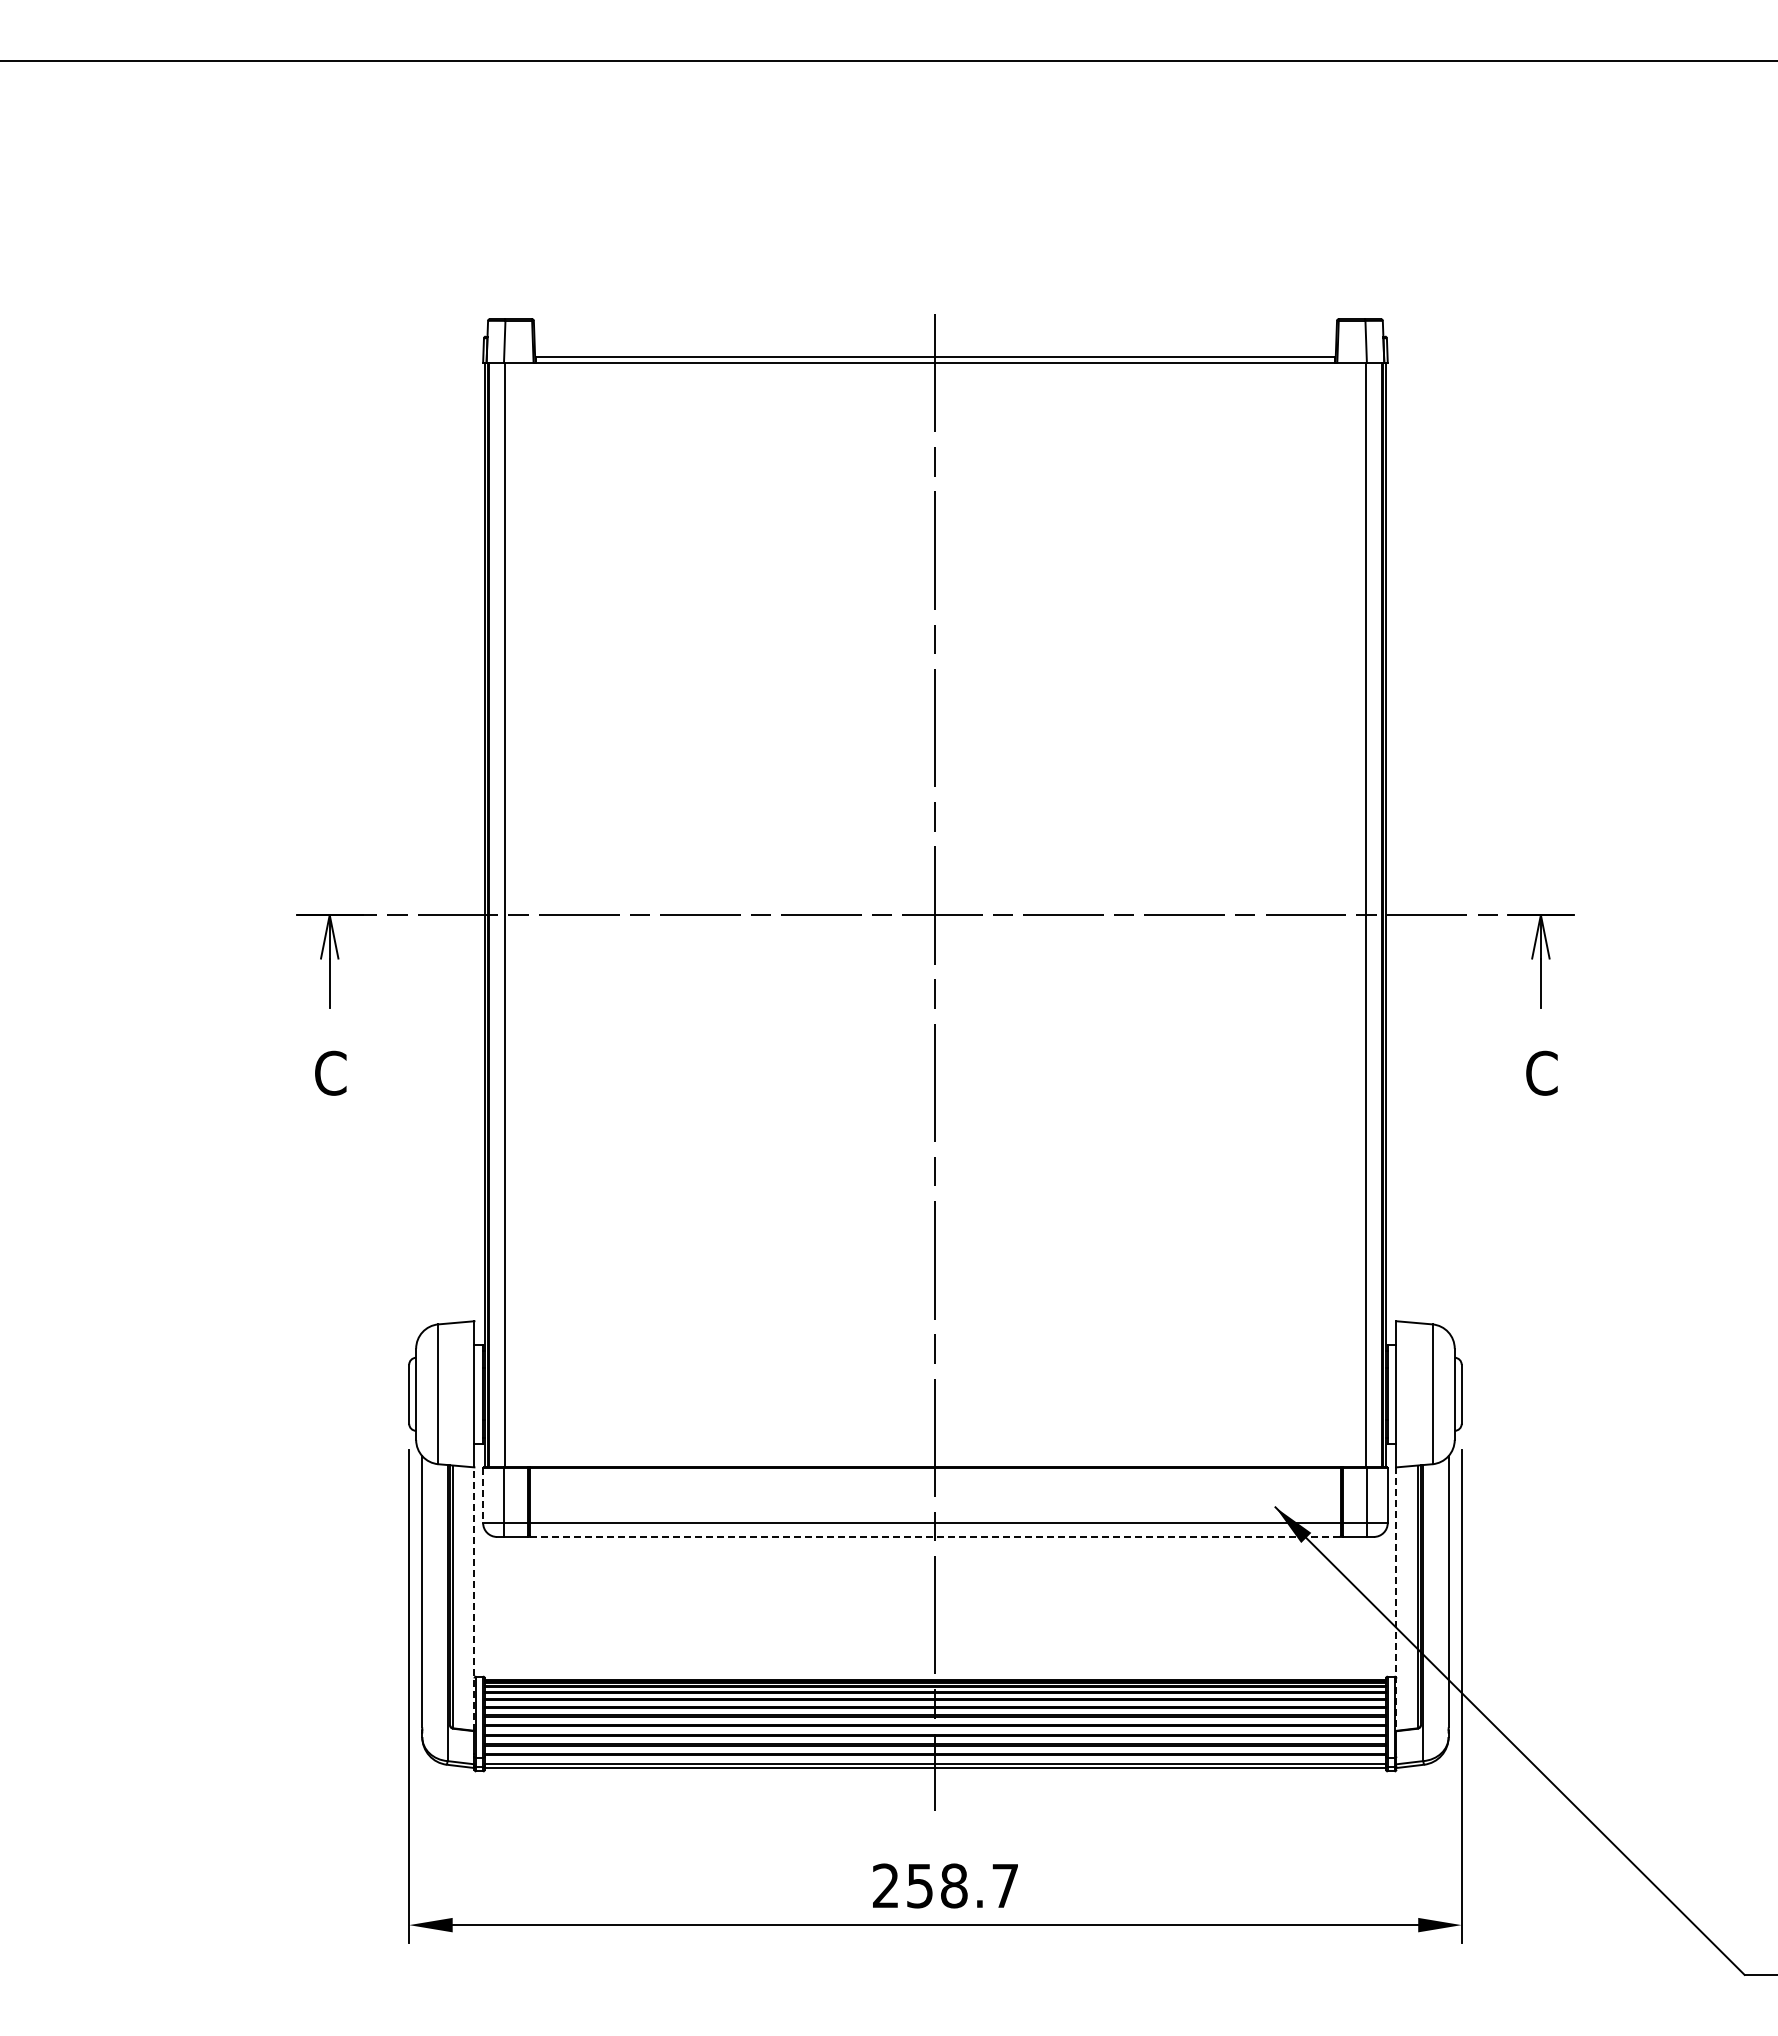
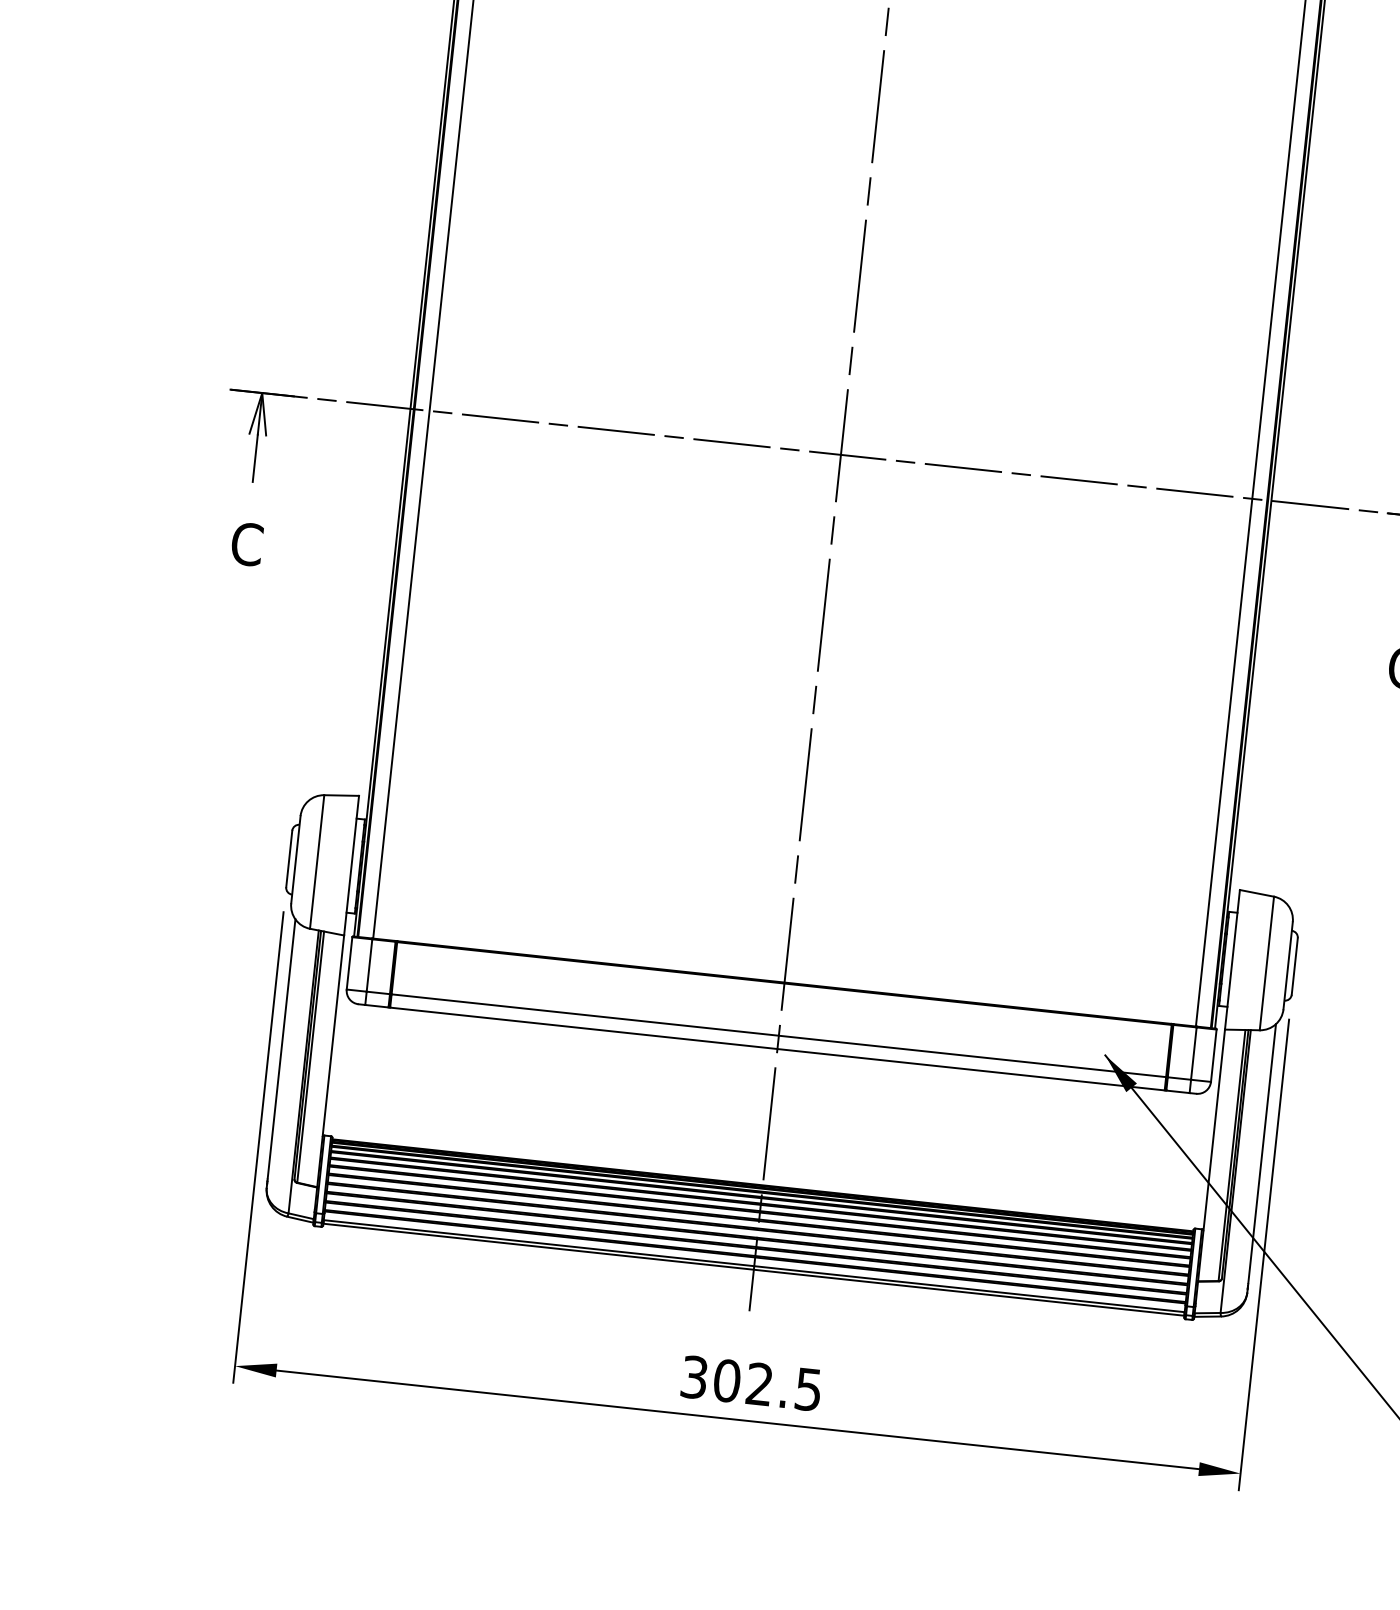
line: (483, 1496) -> (349, 964), dashed -> solid
line: (935, 1536) -> (777, 1048), dashed -> solid
line: (474, 1599) -> (330, 1061), dashed -> solid
line: (1396, 1599) -> (1211, 1155), dashed -> solid
text: (945, 1885) -> (751, 1383), 258.7 -> 302.5

